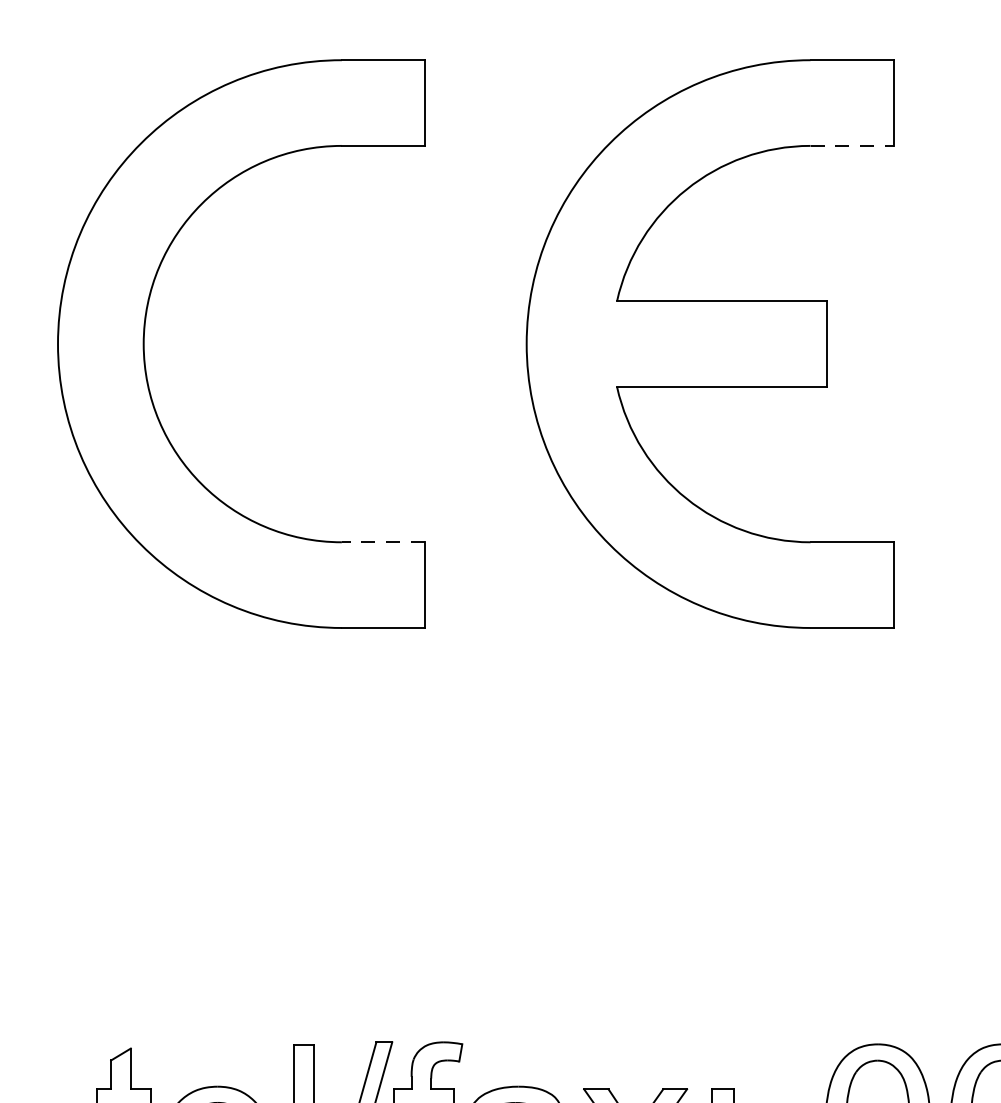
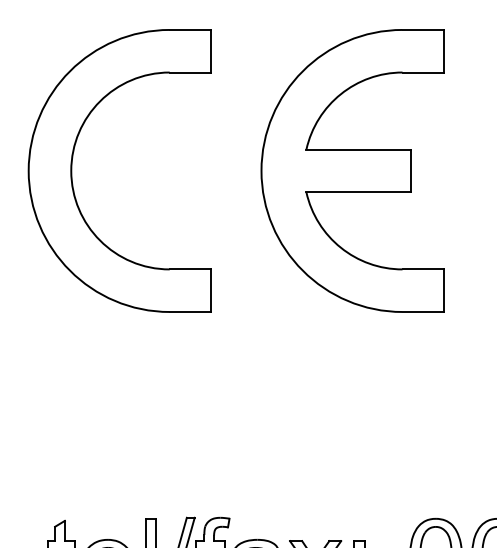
line: (852, 145) -> (423, 72), dashed -> solid
line: (383, 542) -> (190, 269), dashed -> solid

